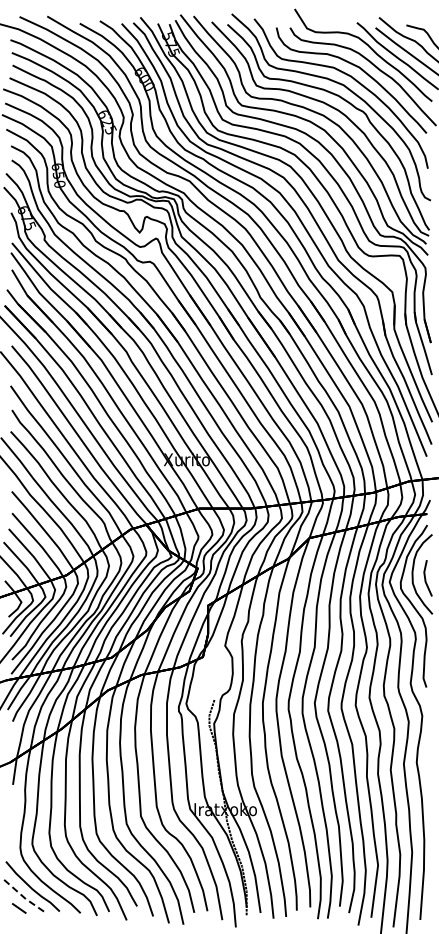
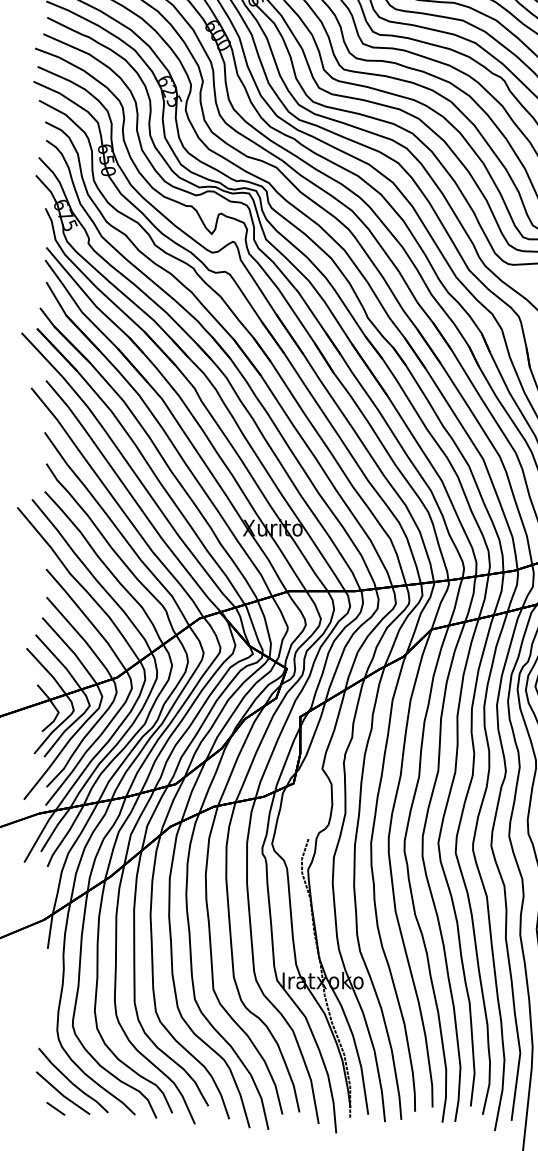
line: (24, 898) -> (62, 1095), dashed -> solid

